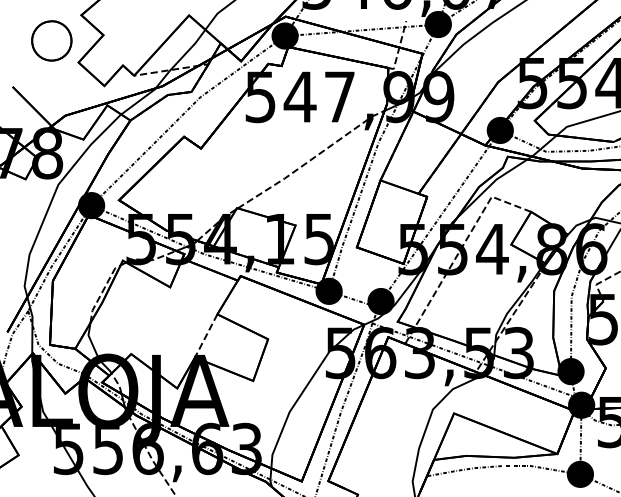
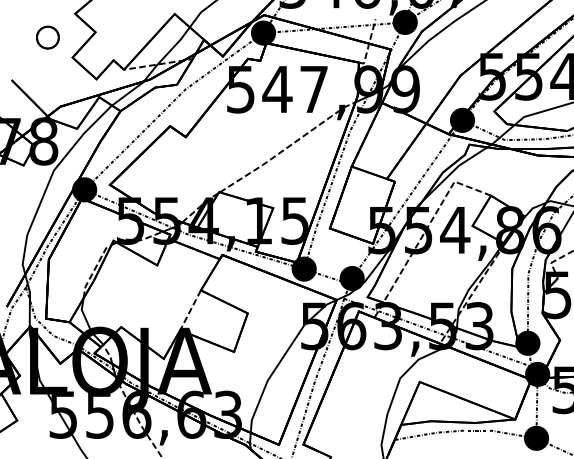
part: (51, 40) -> (47, 37), size x0.6

